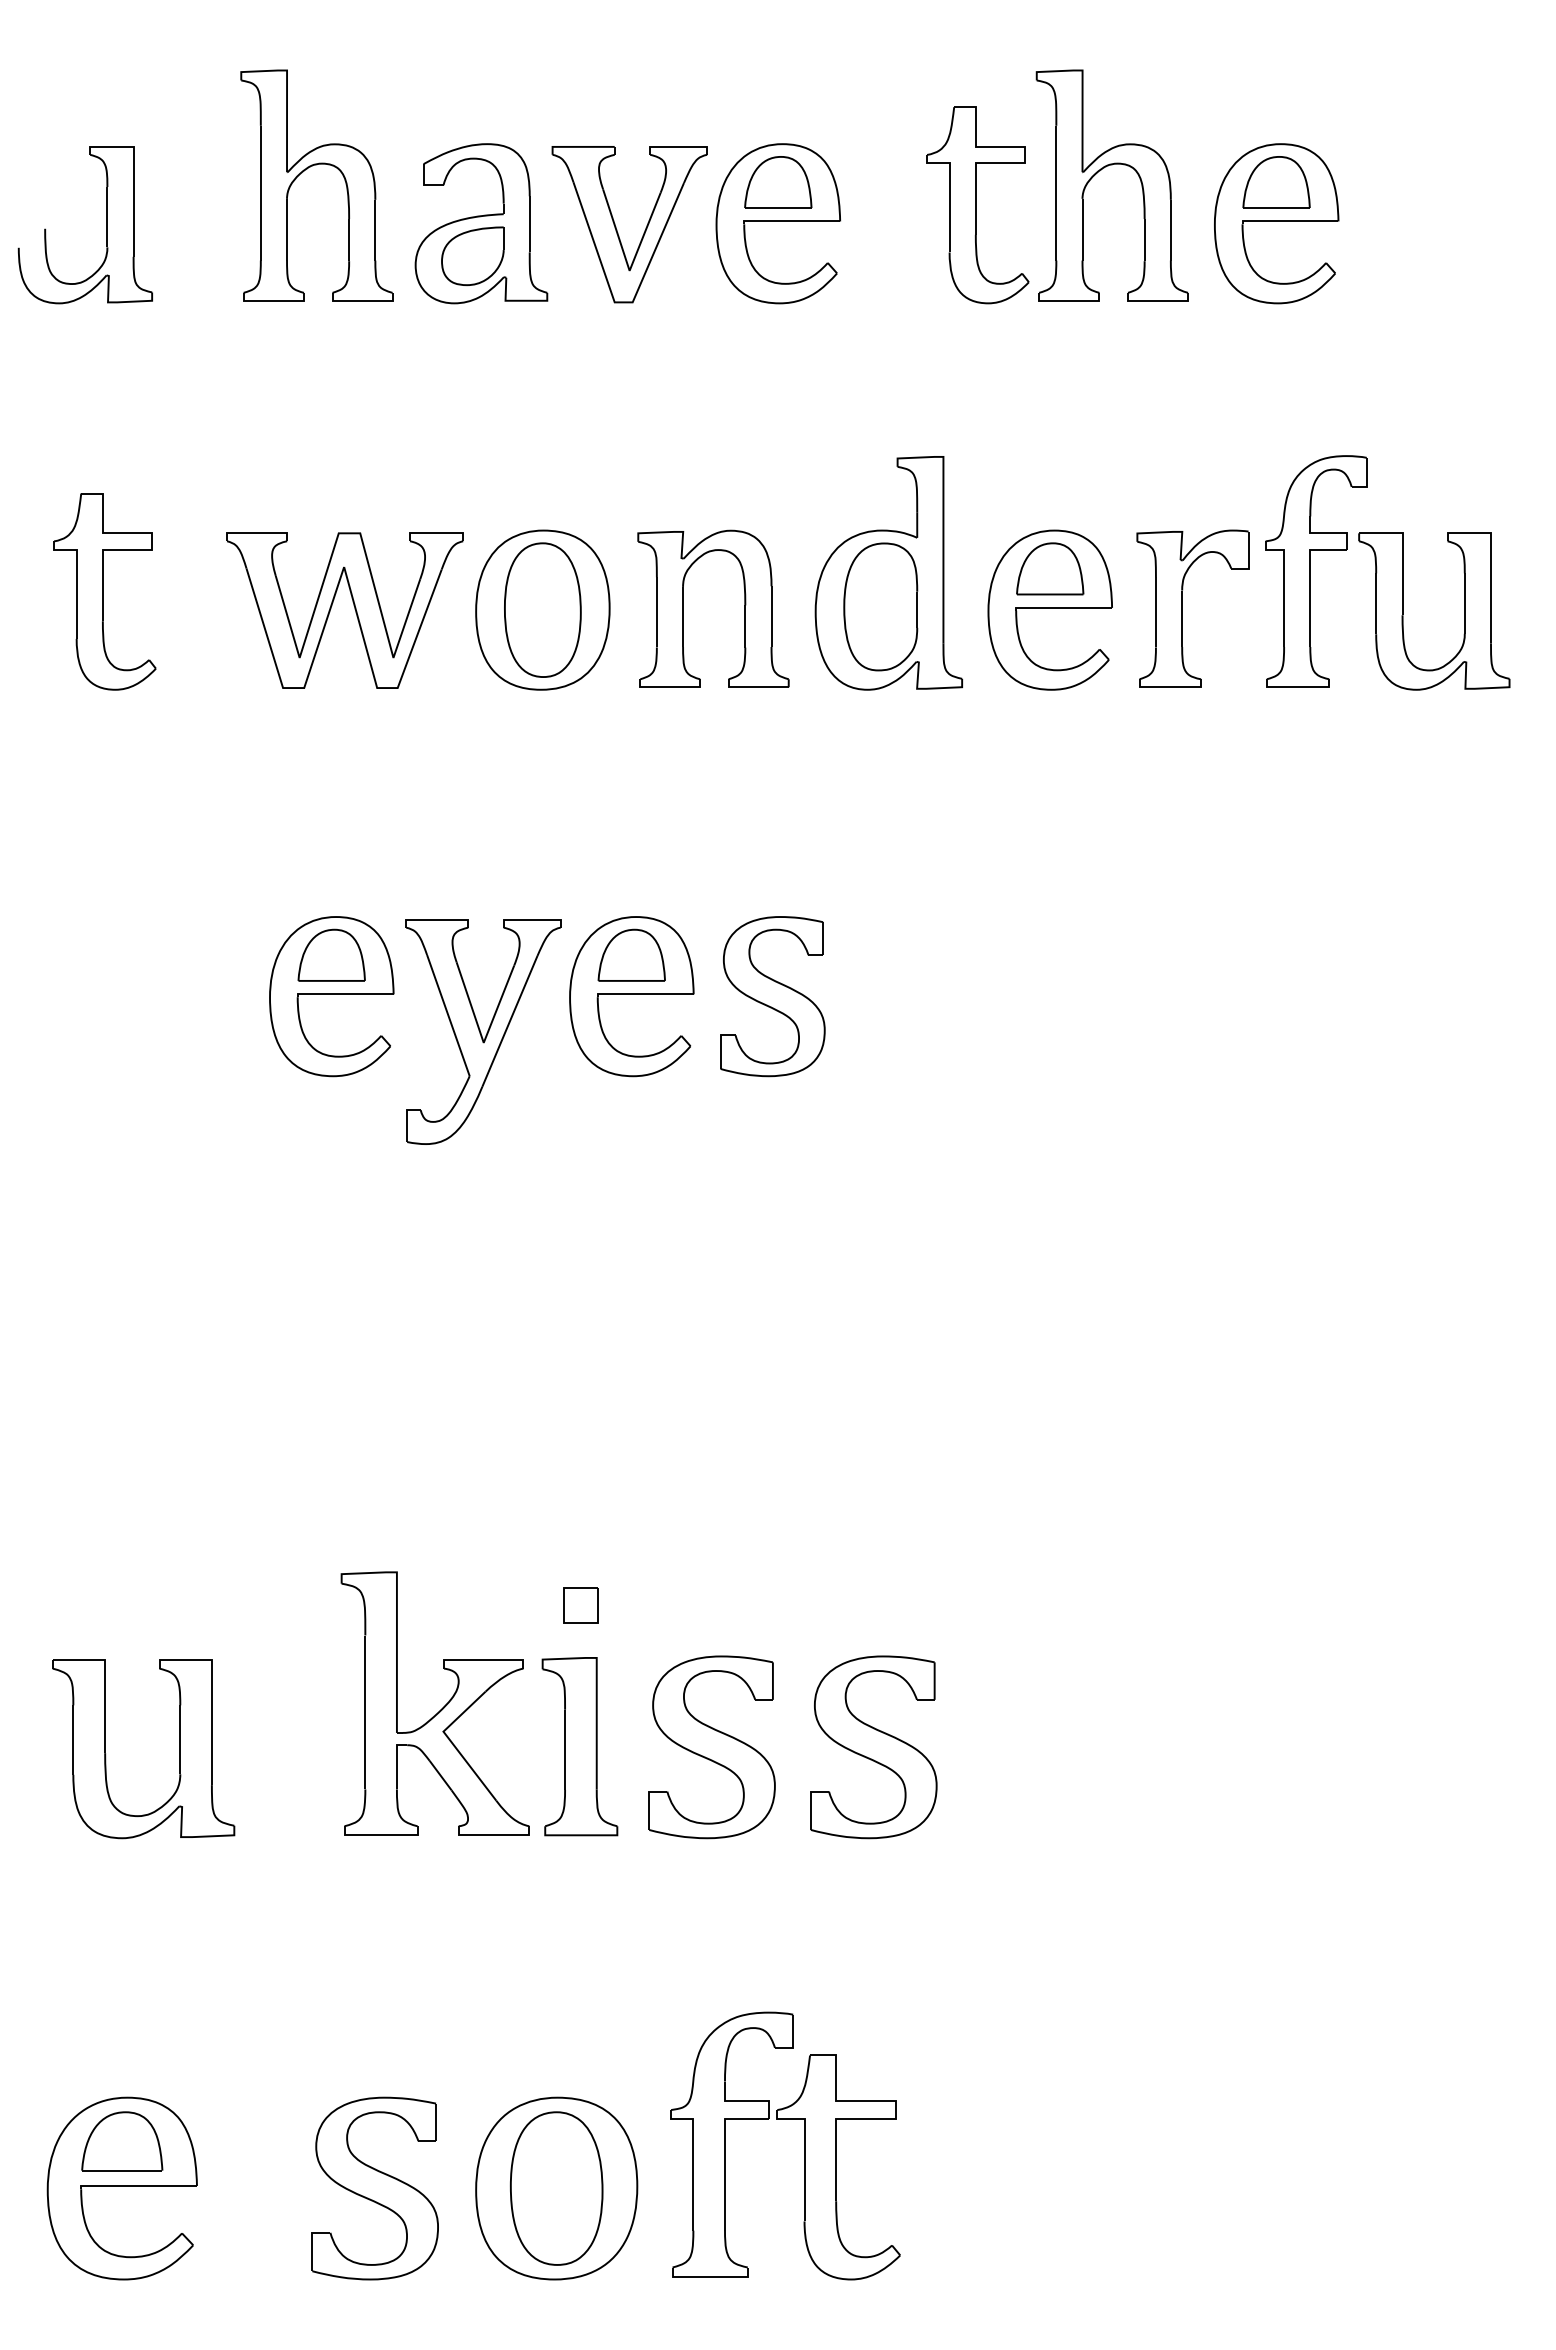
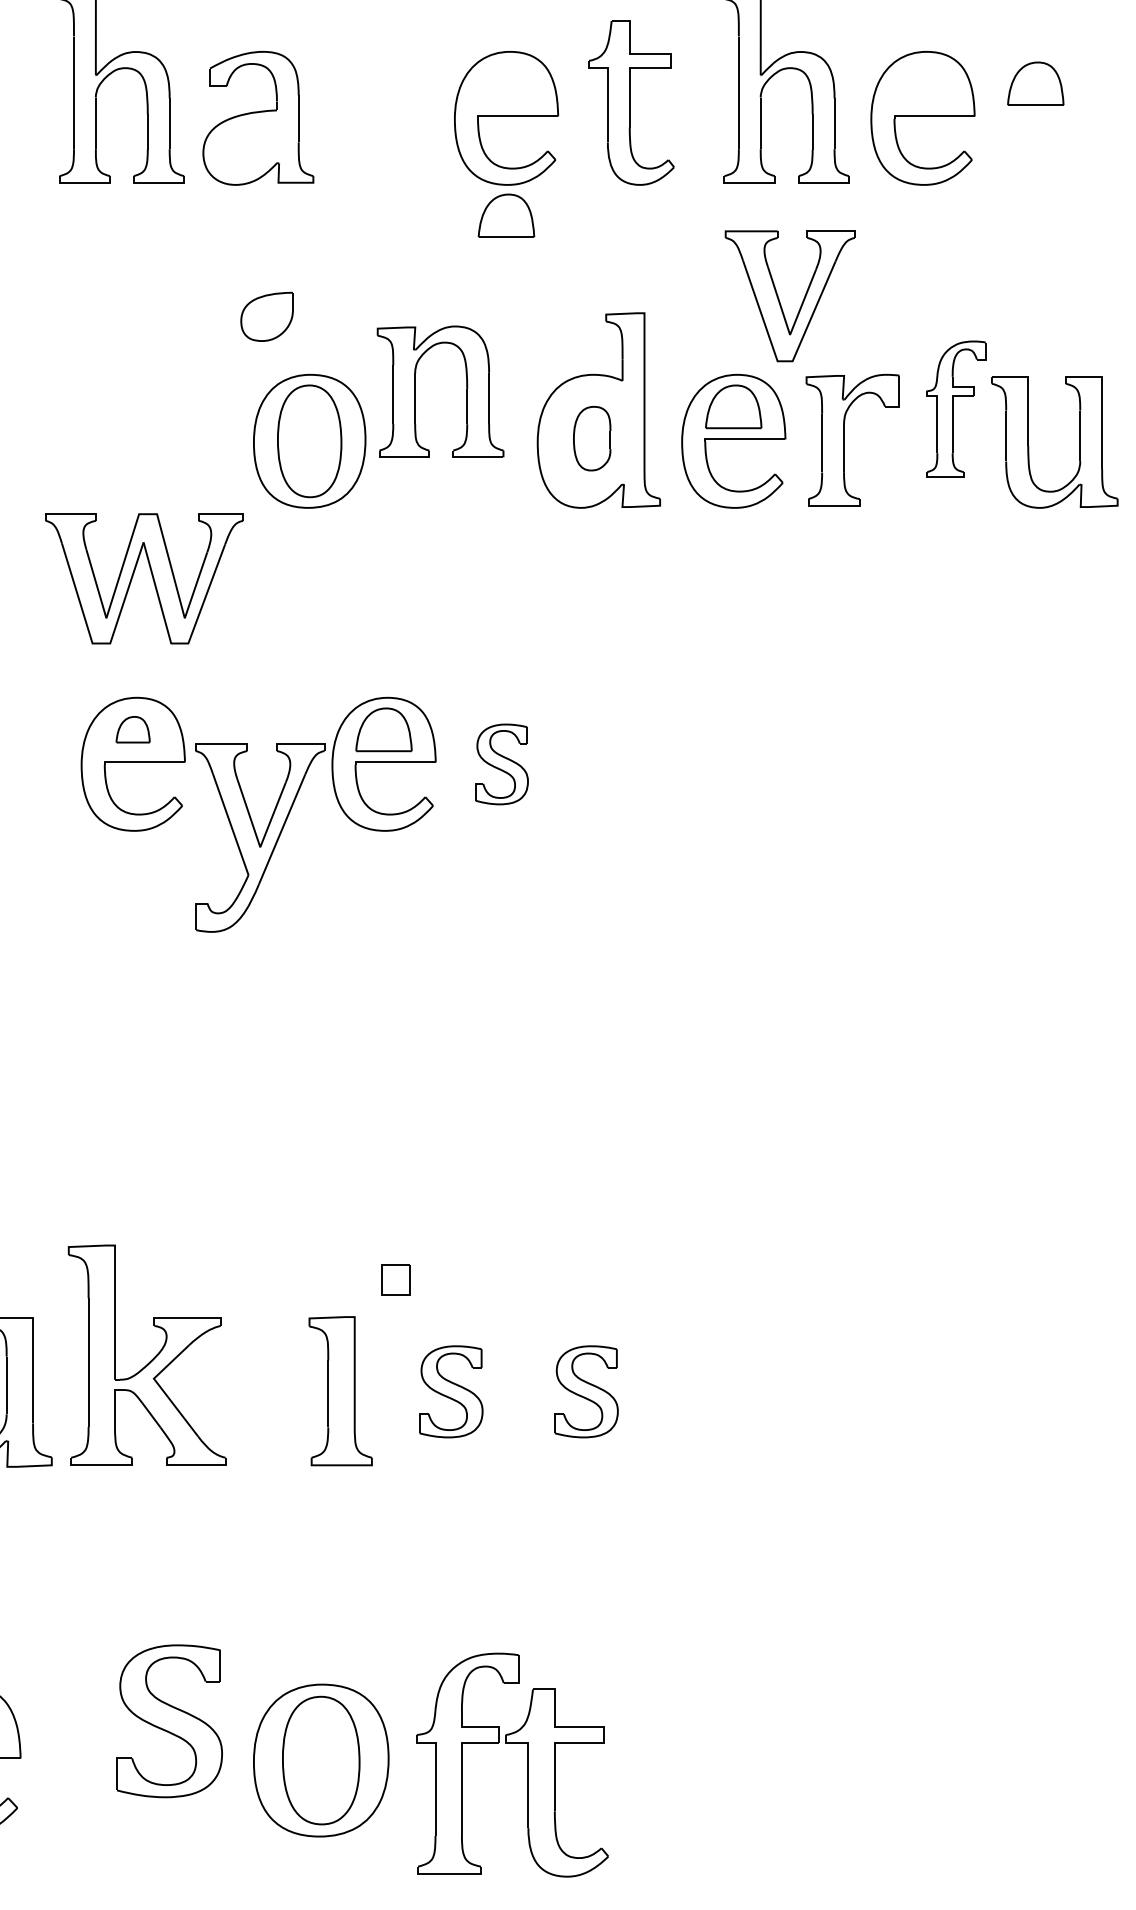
part: (778, 182) -> (506, 215), moved
part: (1276, 182) -> (1035, 83), moved
part: (977, 205) -> (631, 103), moved
part: (617, 229) -> (779, 300), moved
part: (472, 256) -> (266, 317), moved
part: (1316, 571) -> (956, 409), size x0.7
part: (880, 606) -> (591, 438), size x0.6
part: (683, 608) -> (415, 391), moved
part: (354, 609) -> (152, 577), moved
part: (331, 954) -> (133, 729), size x0.6
part: (772, 996) -> (501, 764), size x0.6
part: (483, 1031) -> (260, 837), moved
part: (580, 1605) -> (395, 1279), moved
part: (440, 1709) -> (151, 1360), moved
part: (711, 1747) -> (450, 1391), size x0.6
part: (873, 1747) -> (586, 1391), size x0.6
part: (804, 2145) -> (528, 1764), moved
part: (374, 2188) -> (168, 1721), moved

